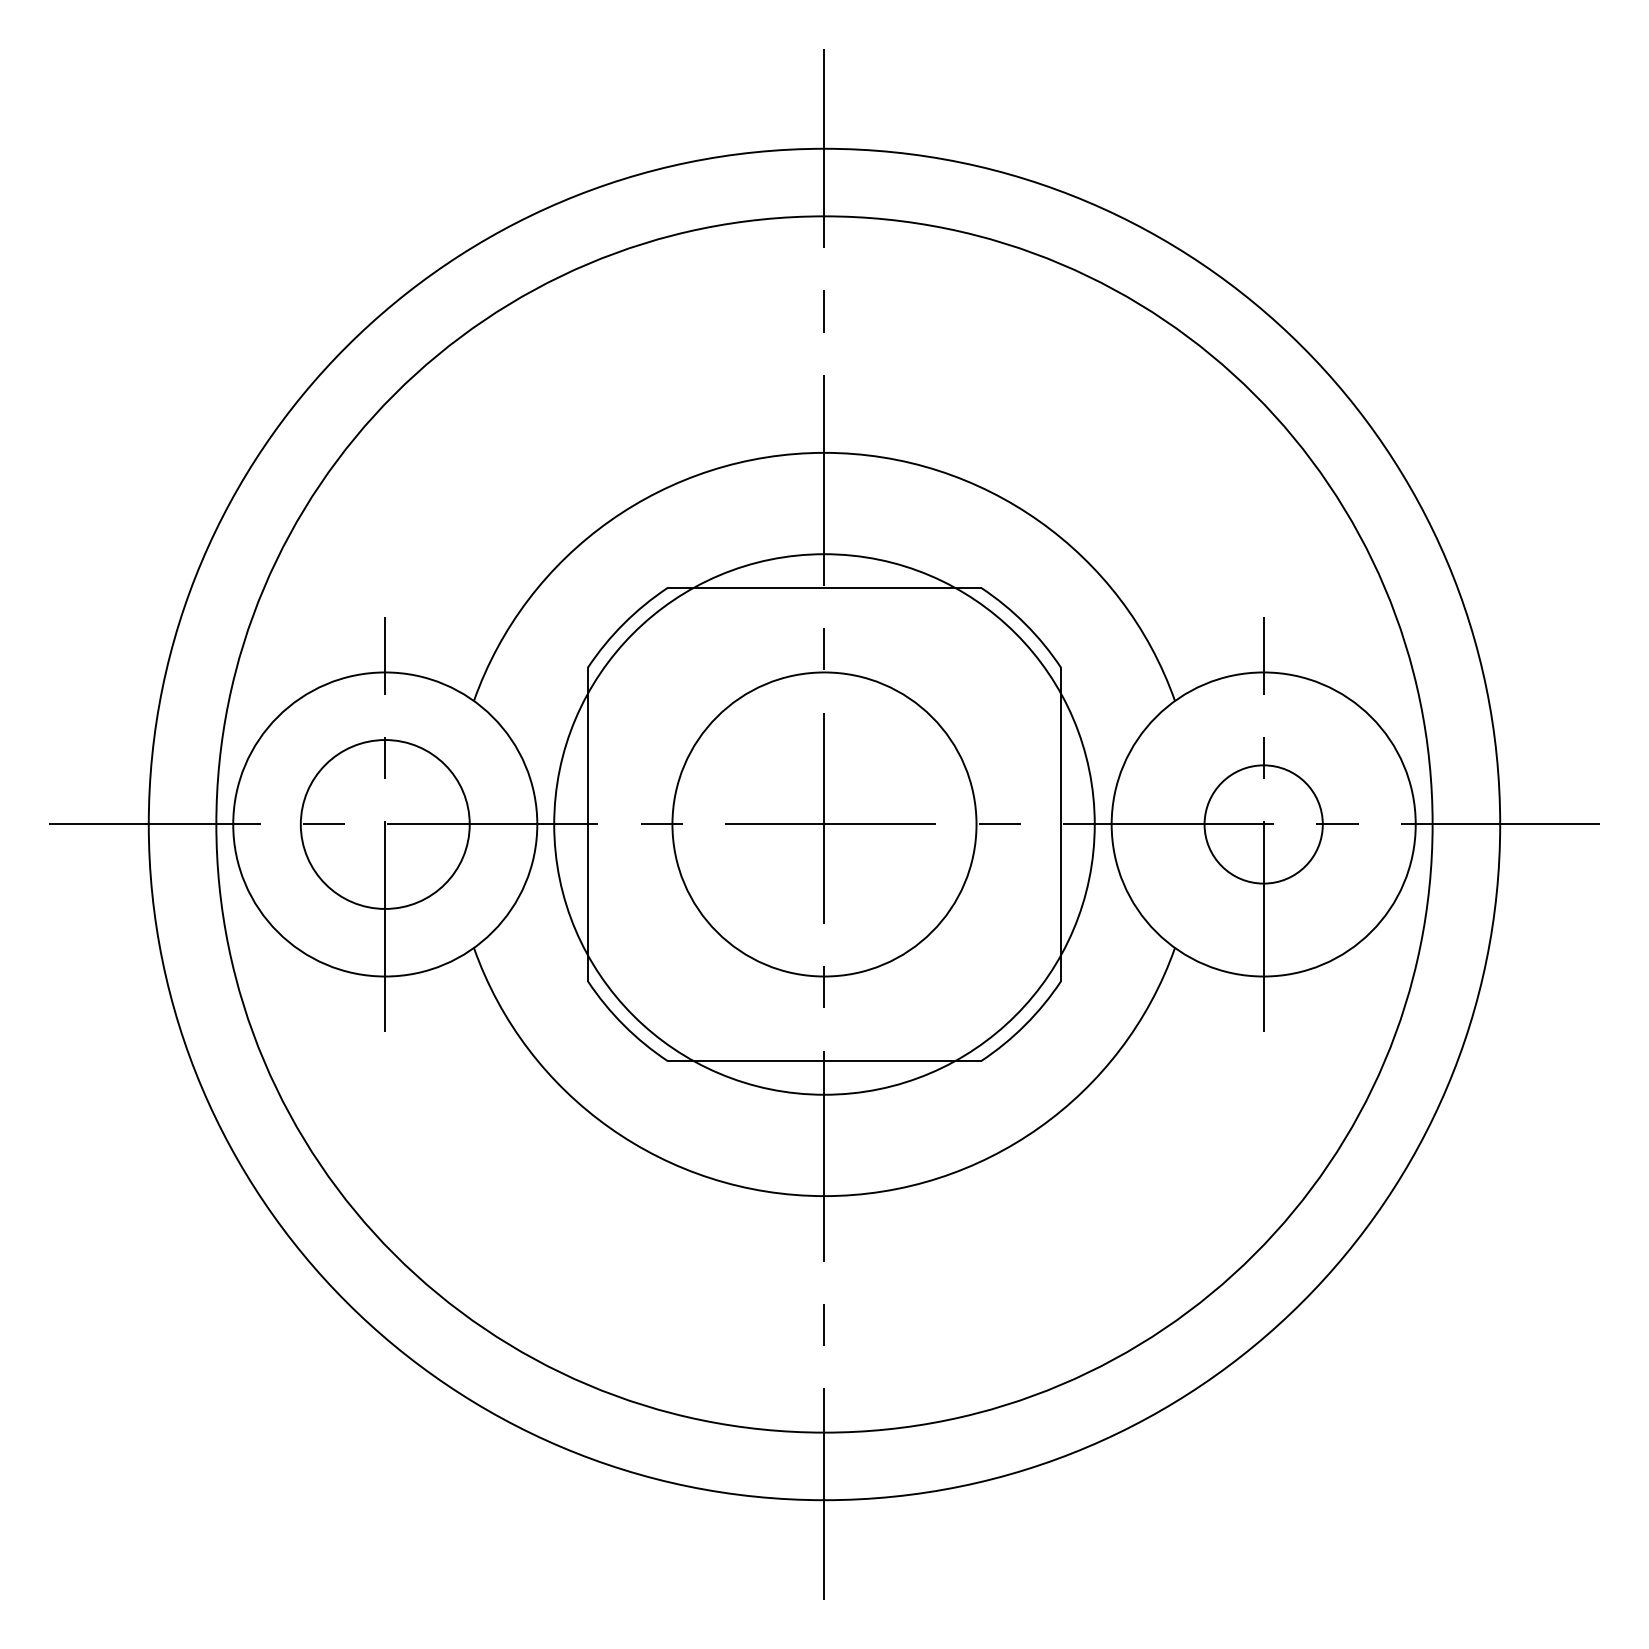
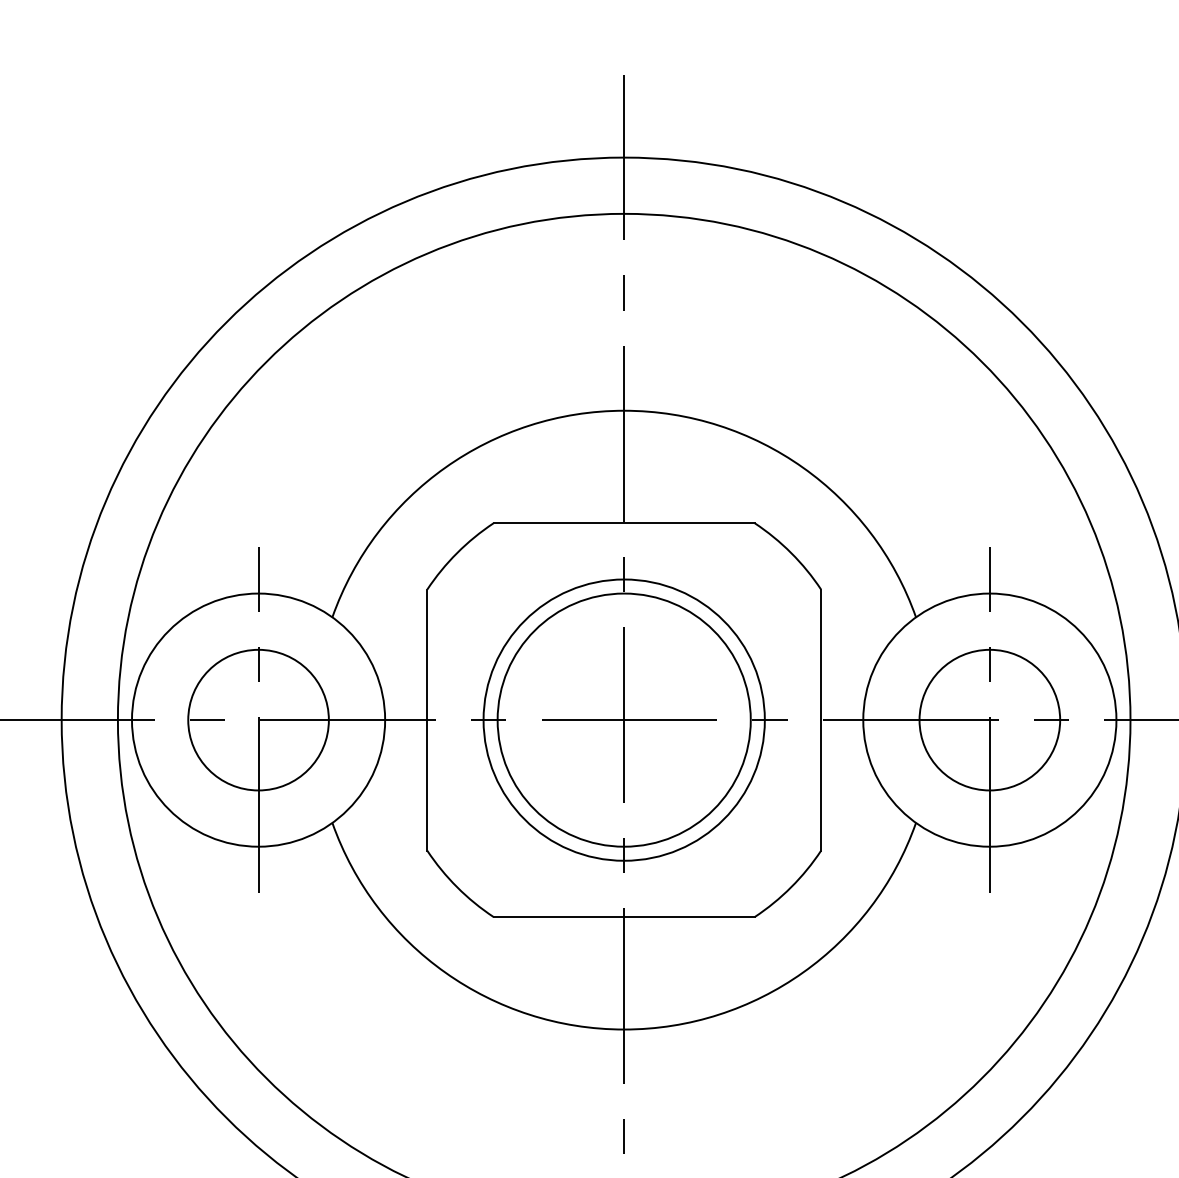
circle: (824, 824) -> (624, 720), size x0.62
circle: (1263, 824) -> (989, 720), size x1.43

